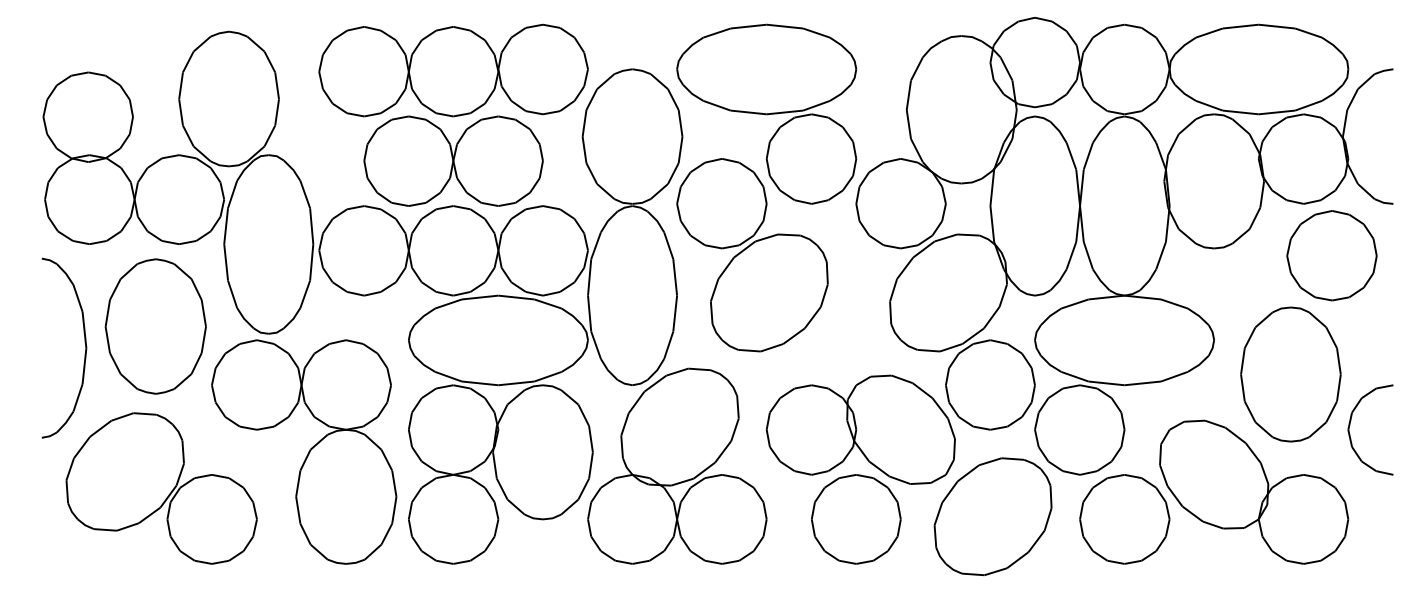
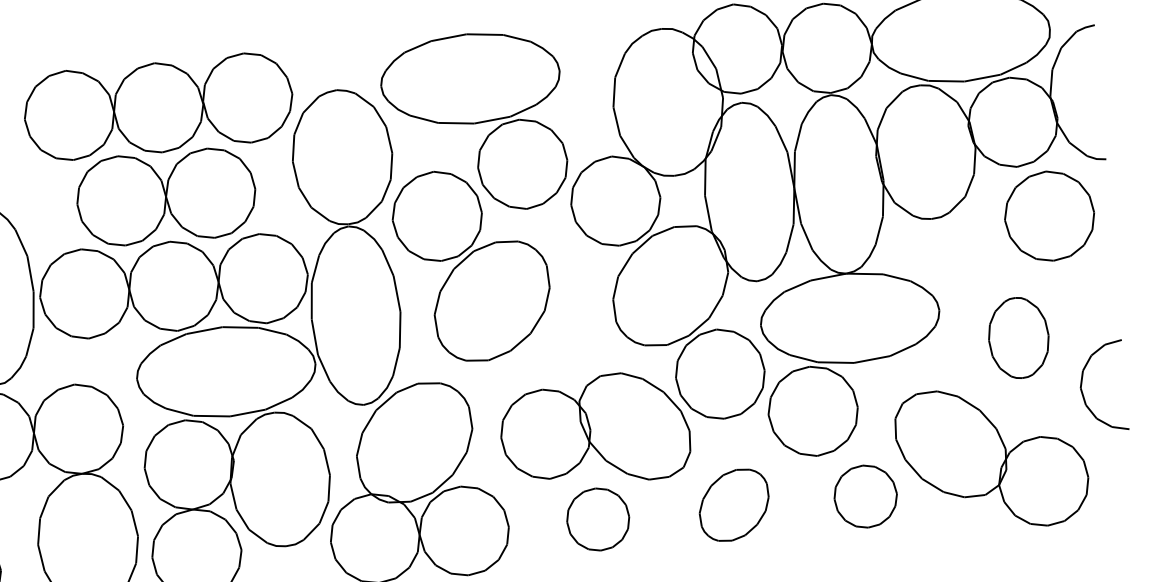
part: (1290, 374) -> (1018, 338), size x0.6
part: (992, 516) -> (733, 504), size x0.6
part: (856, 519) -> (598, 519), size x0.7
part: (1124, 519) -> (865, 496), size x0.7

